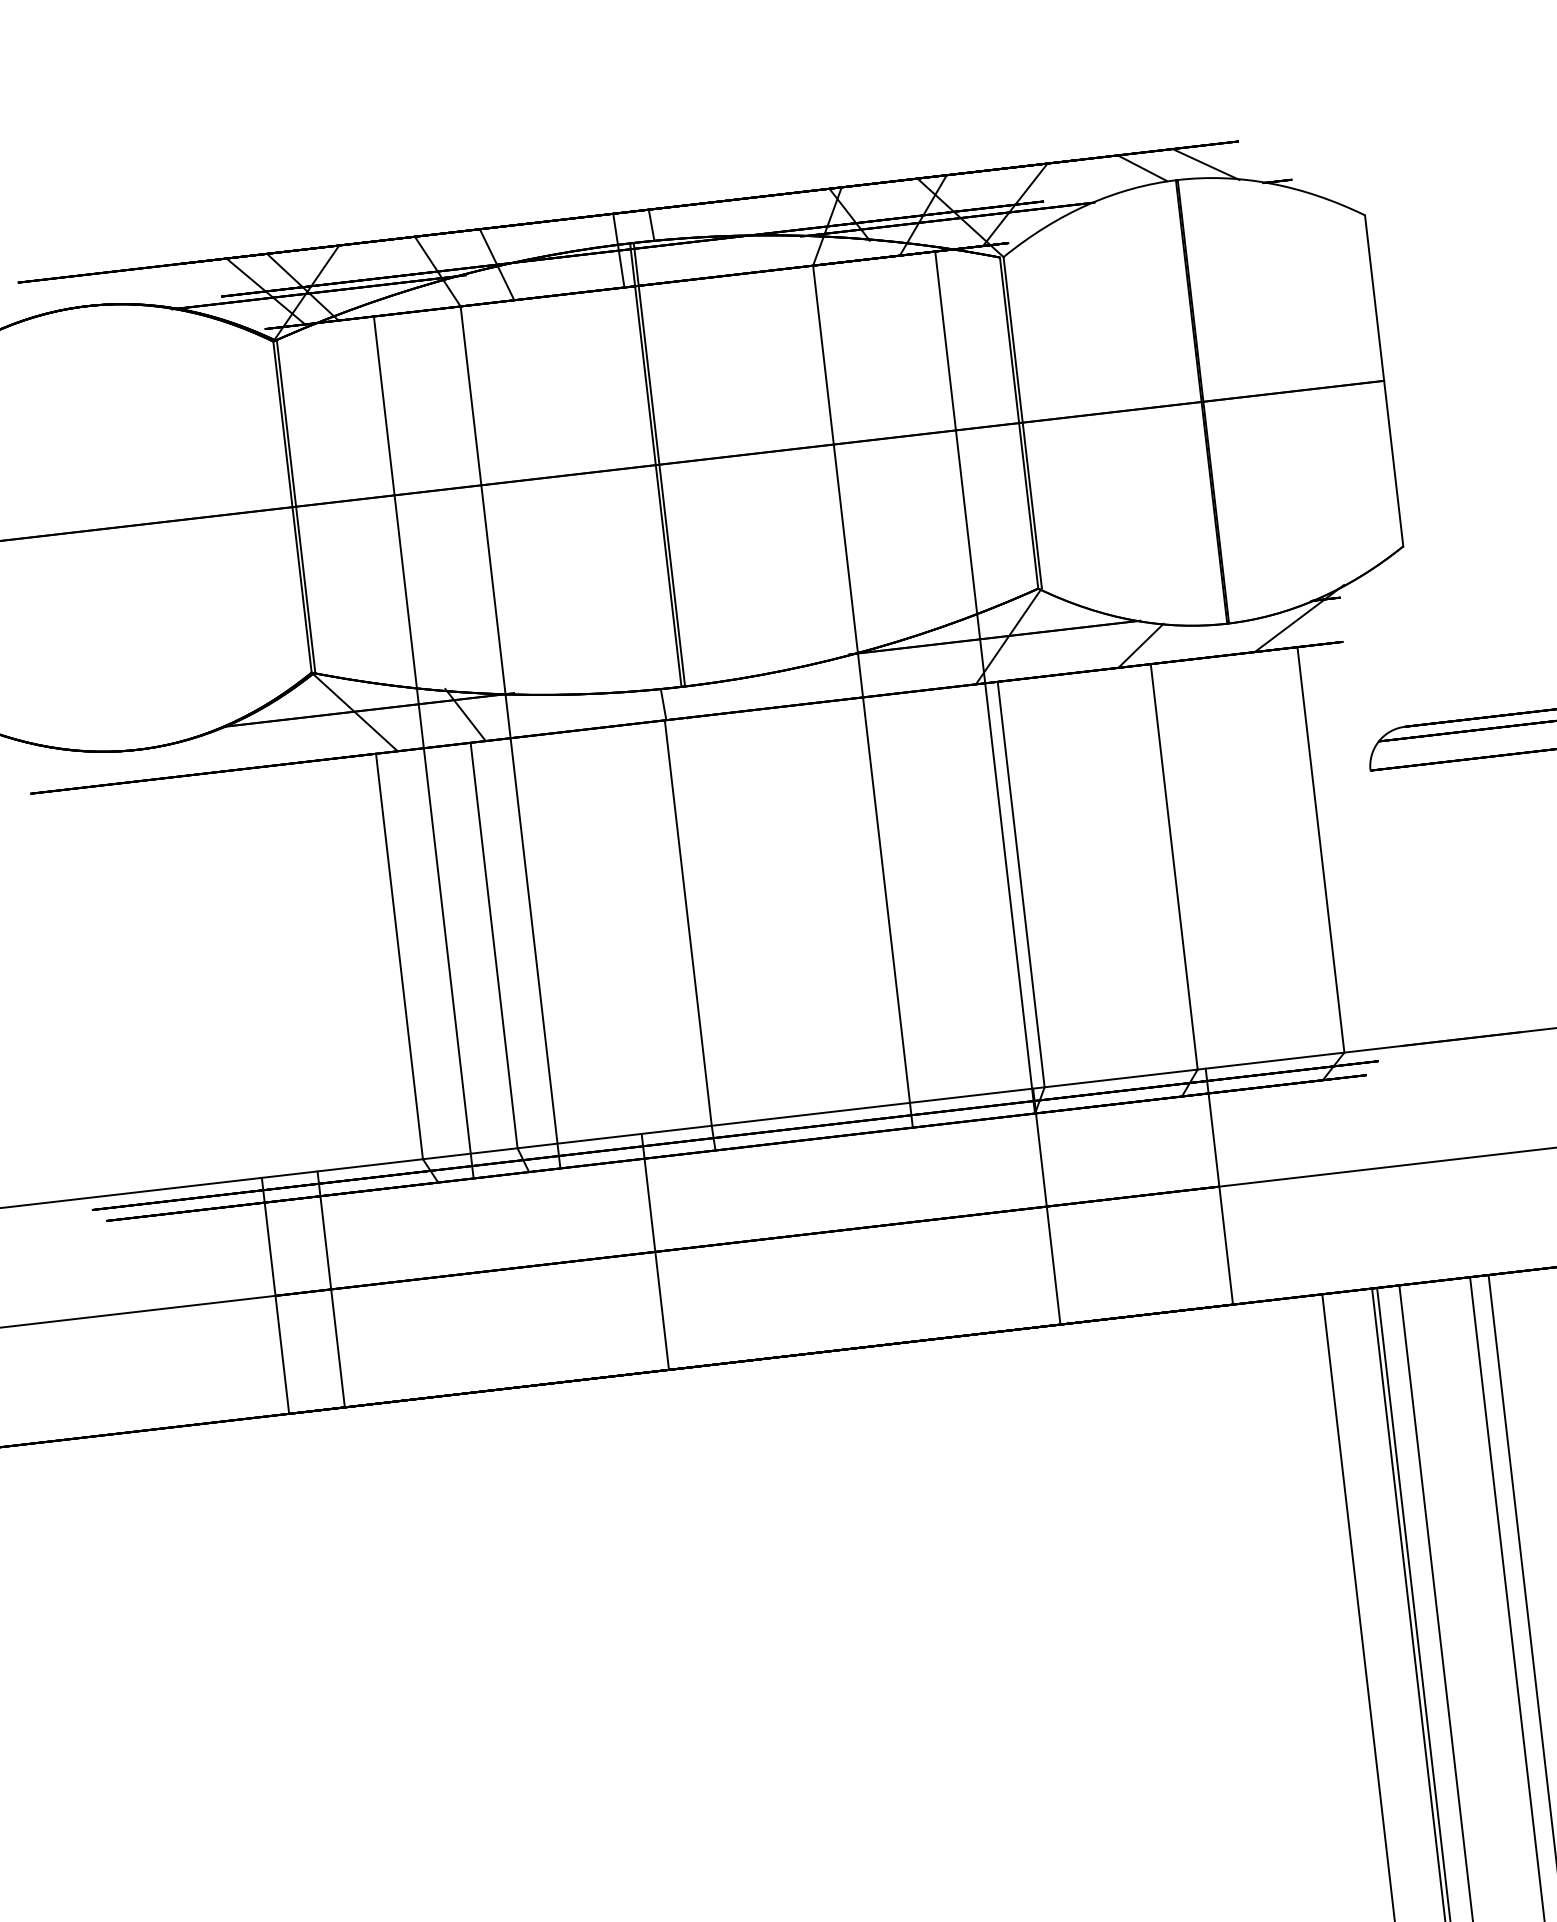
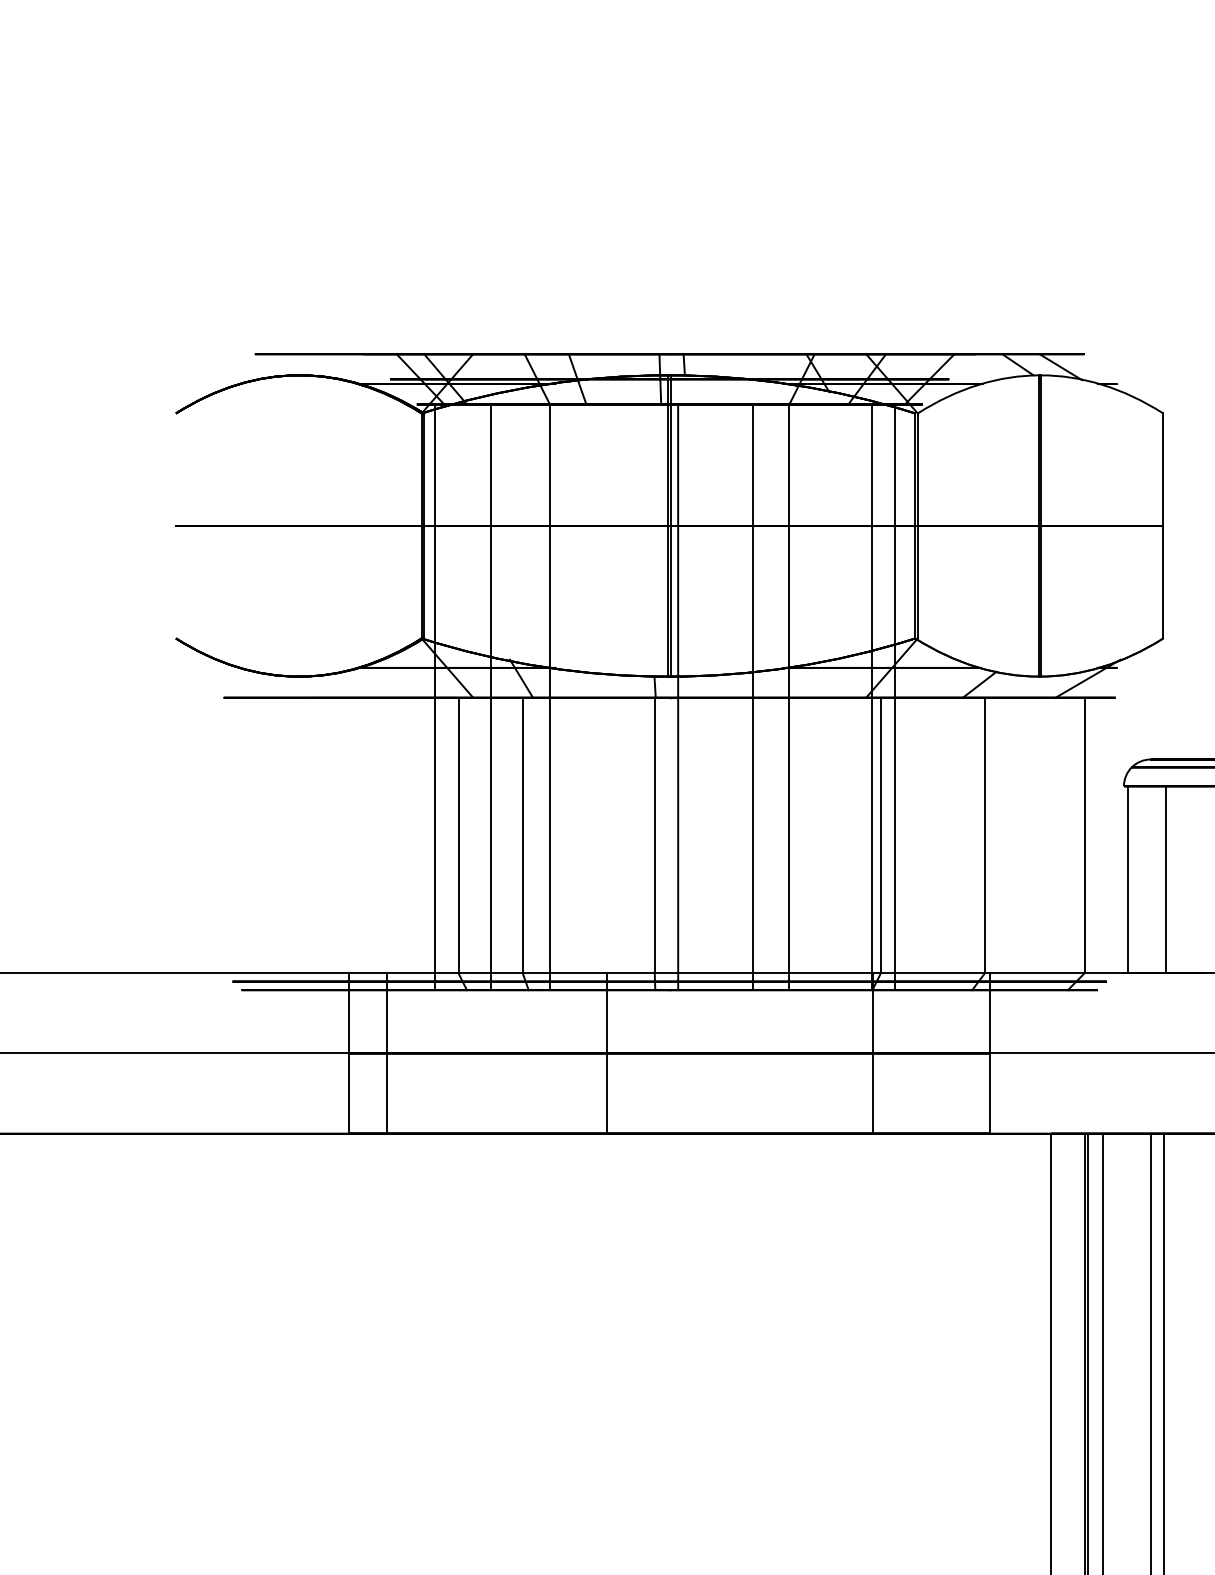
line: (1019, 678) -> (895, 697), added
line: (808, 703) -> (752, 697), added
line: (699, 715) -> (678, 697), added
line: (340, 757) -> (434, 697), added
line: (1448, 900) -> (1166, 879), added
line: (1391, 907) -> (1127, 879), added

